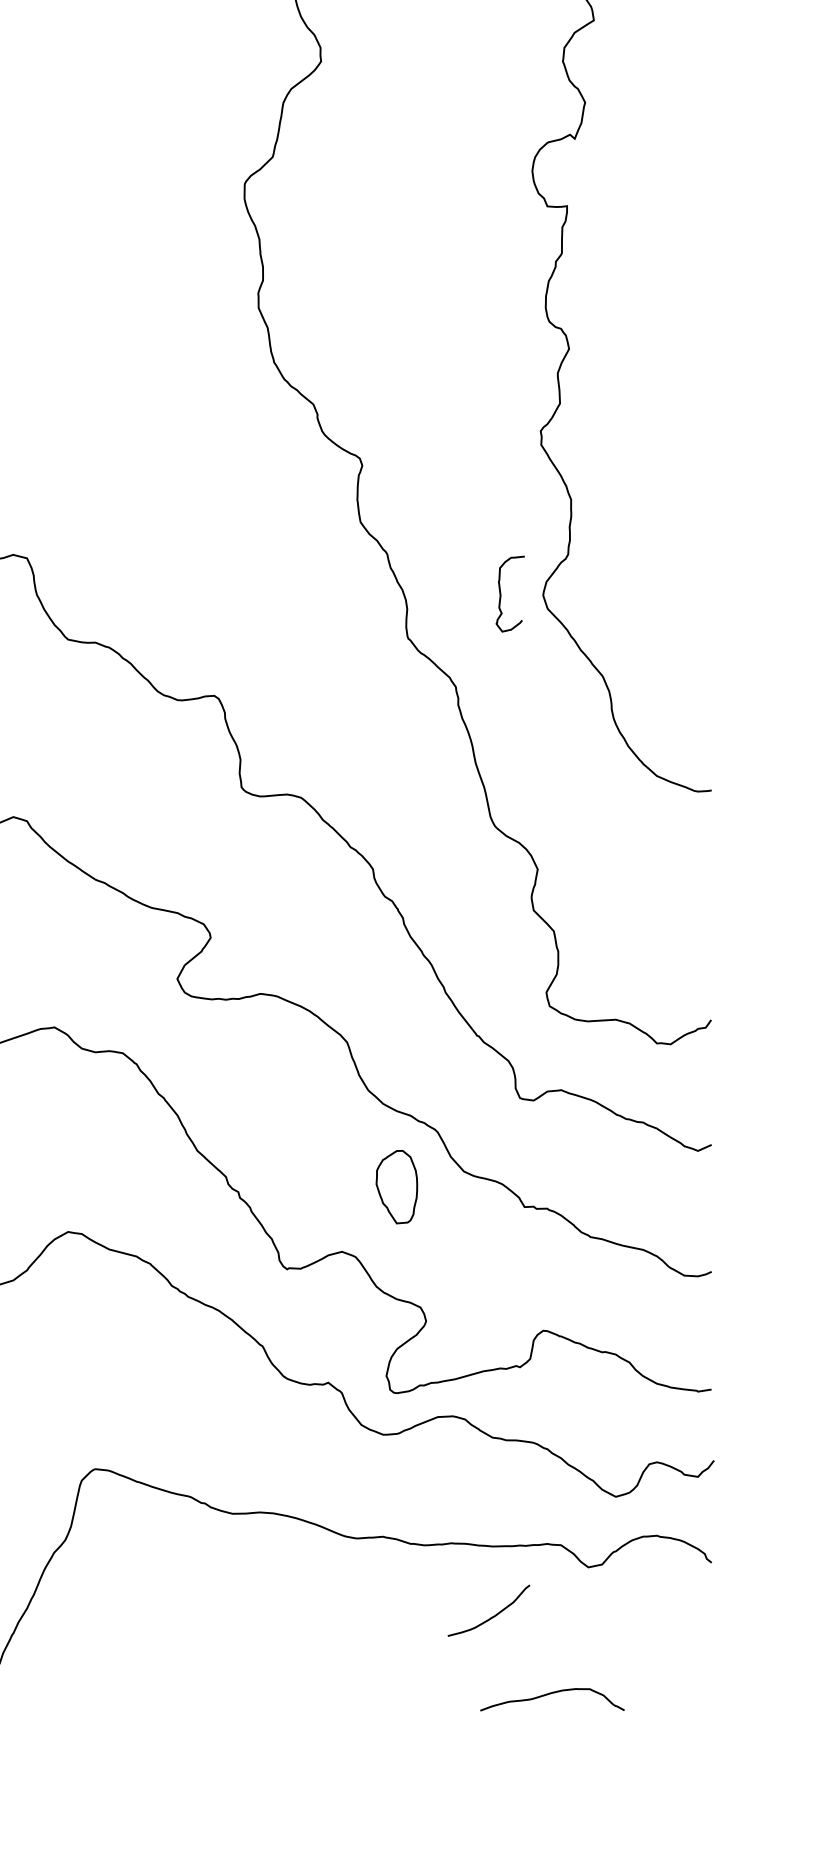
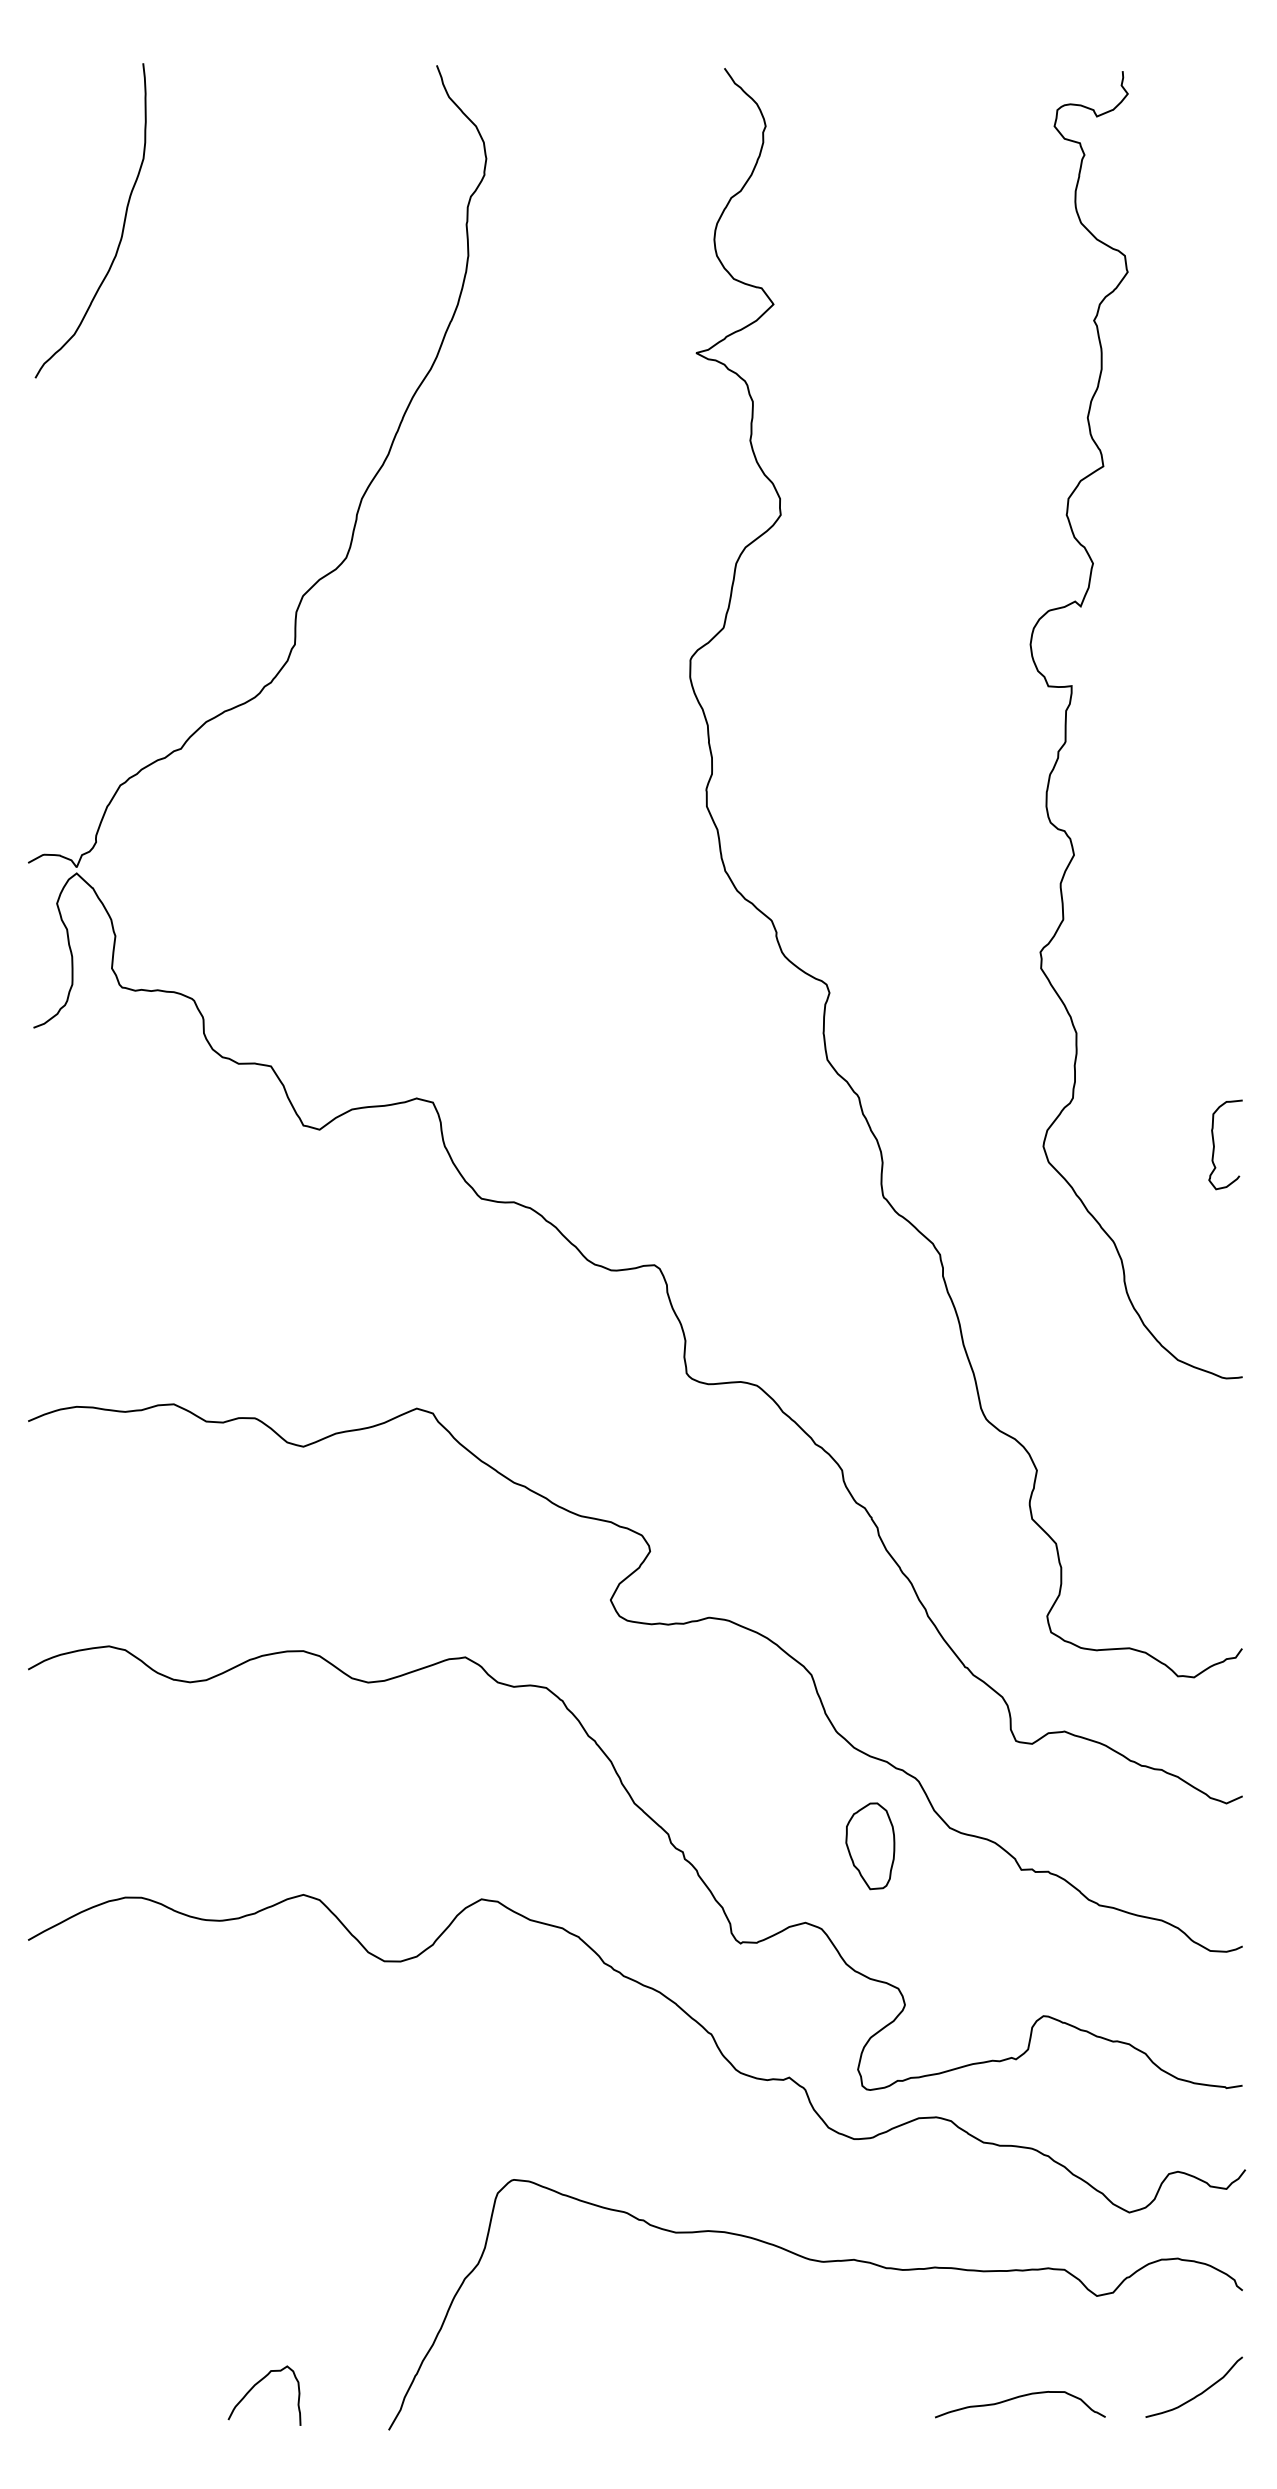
curve: (501, 593) -> (1214, 1144), moved
curve: (491, 1616) -> (1197, 2394), moved
curve: (550, 1694) -> (1017, 2398), moved

